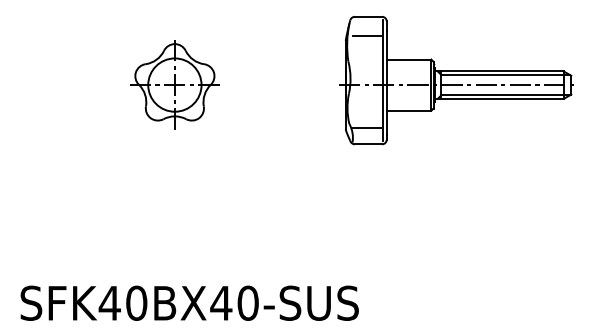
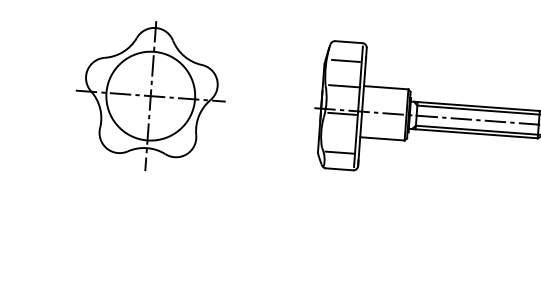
line: (367, 61) -> (344, 86), added
part: (174, 84) -> (150, 95), size x1.67
line: (366, 88) -> (341, 113), added

